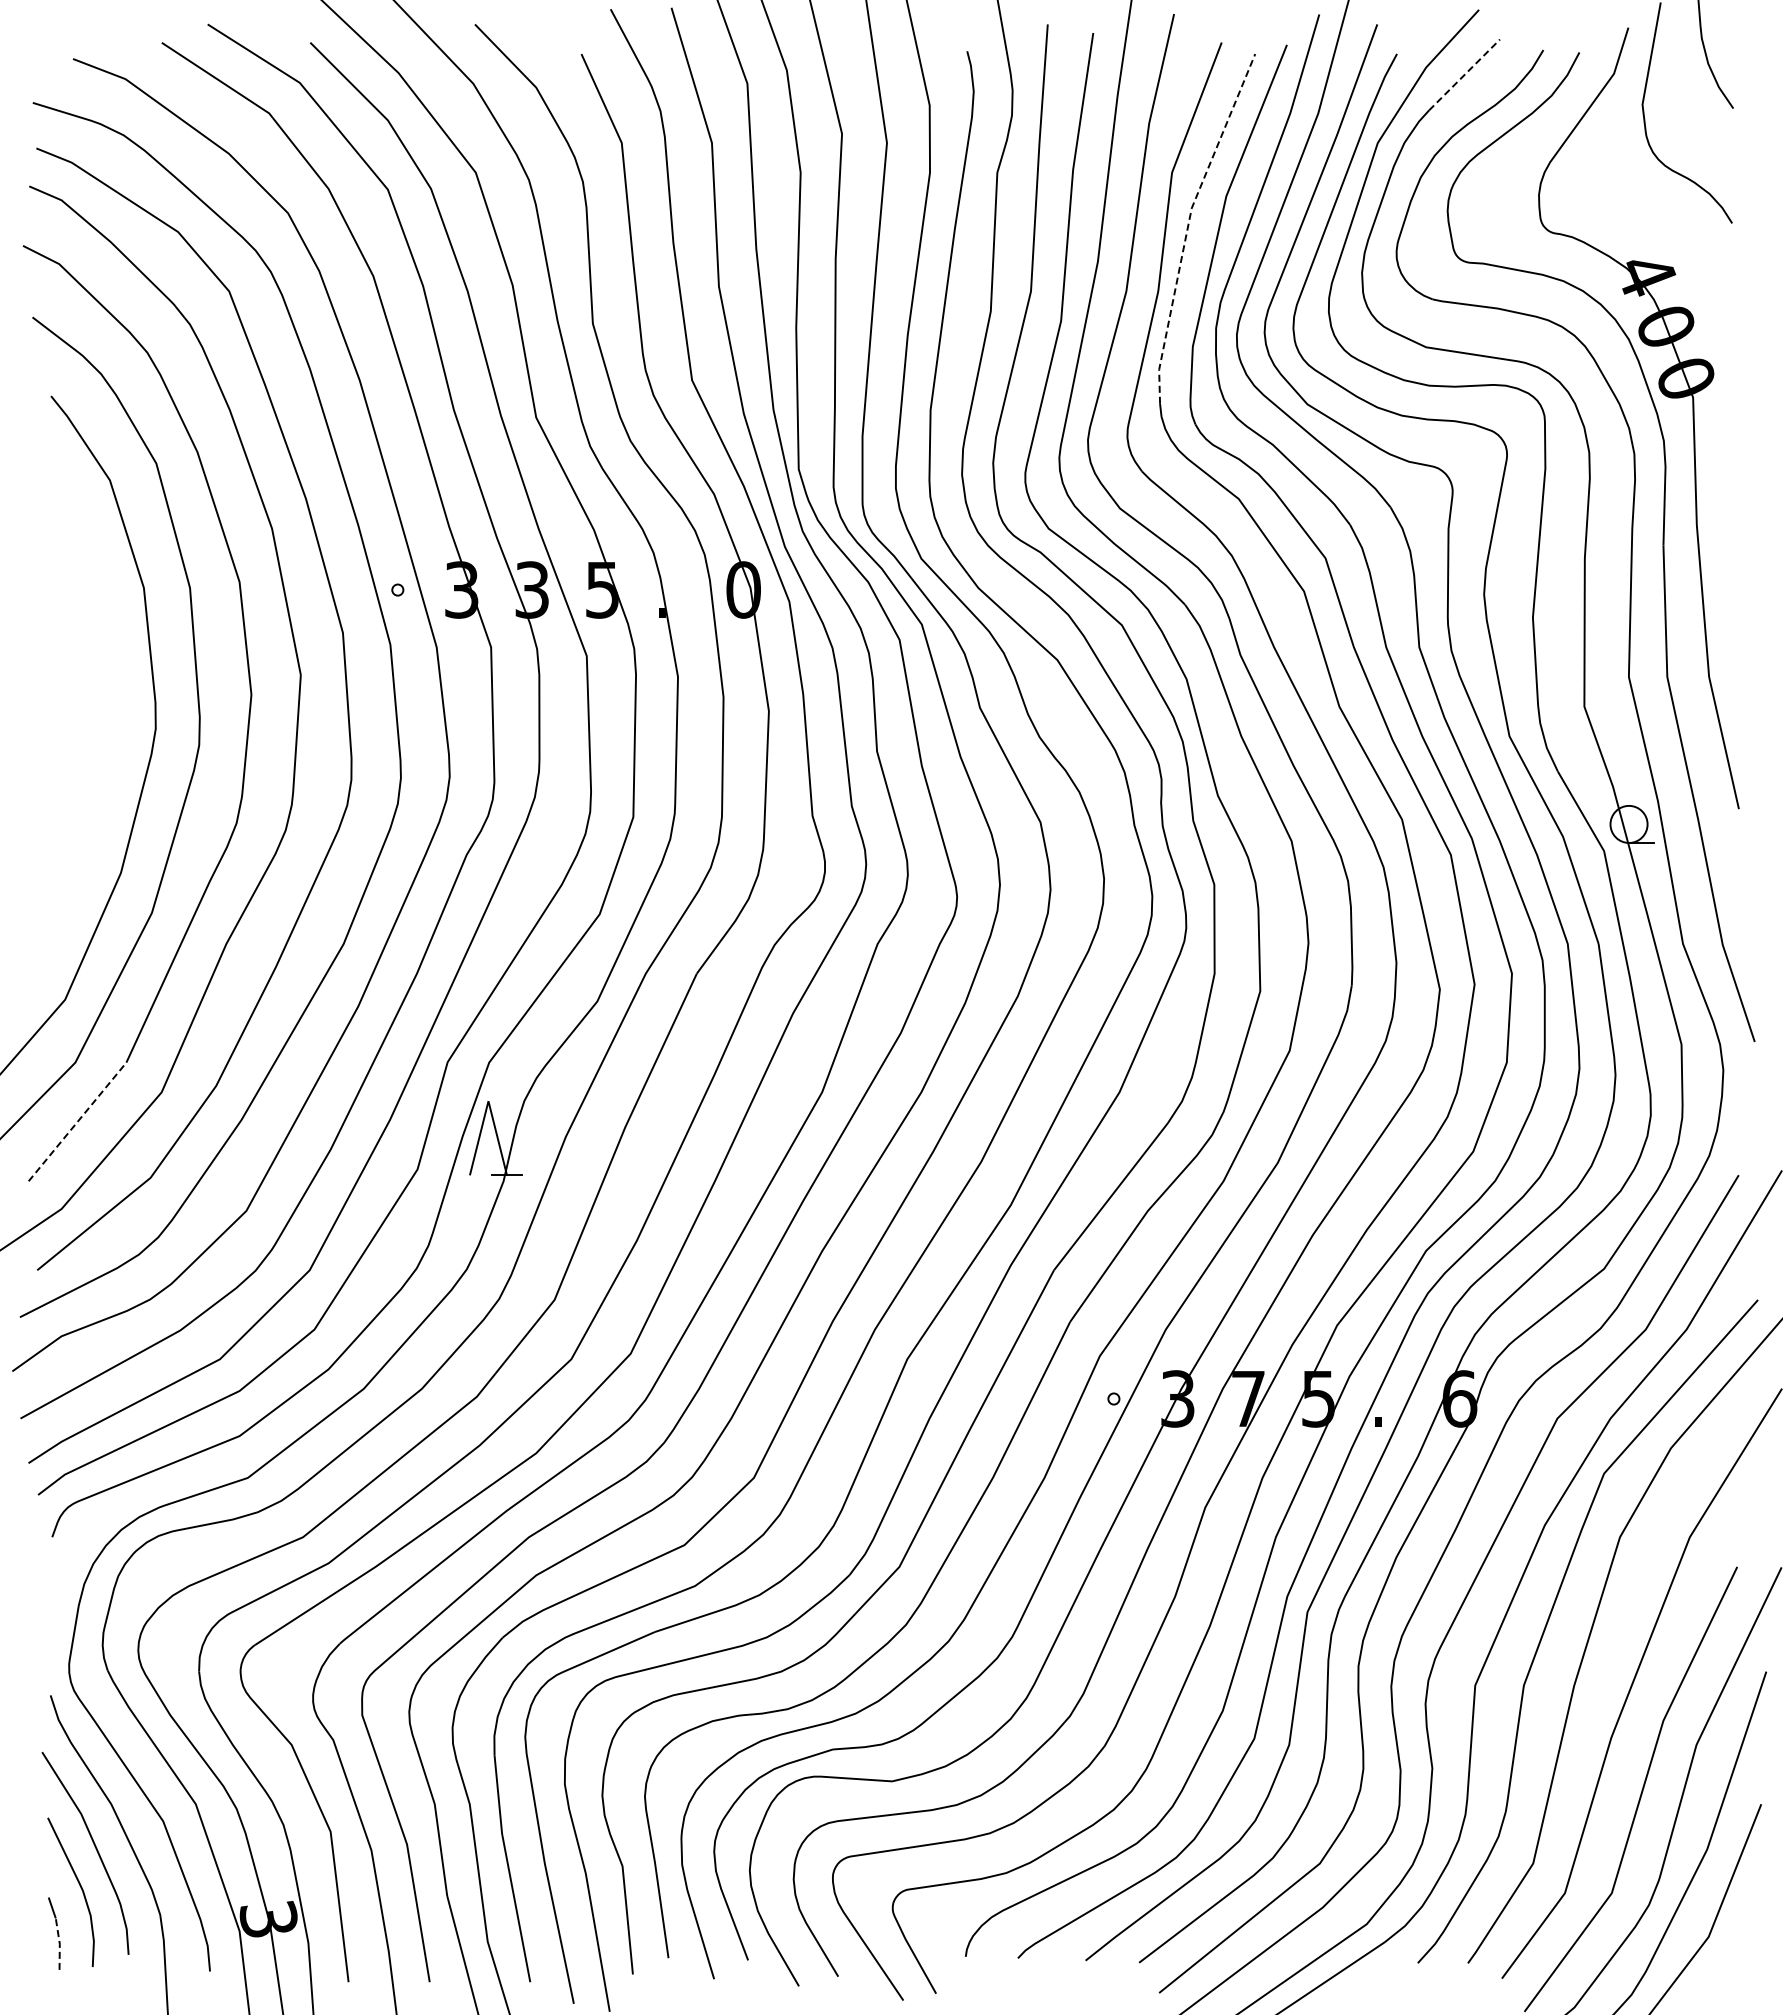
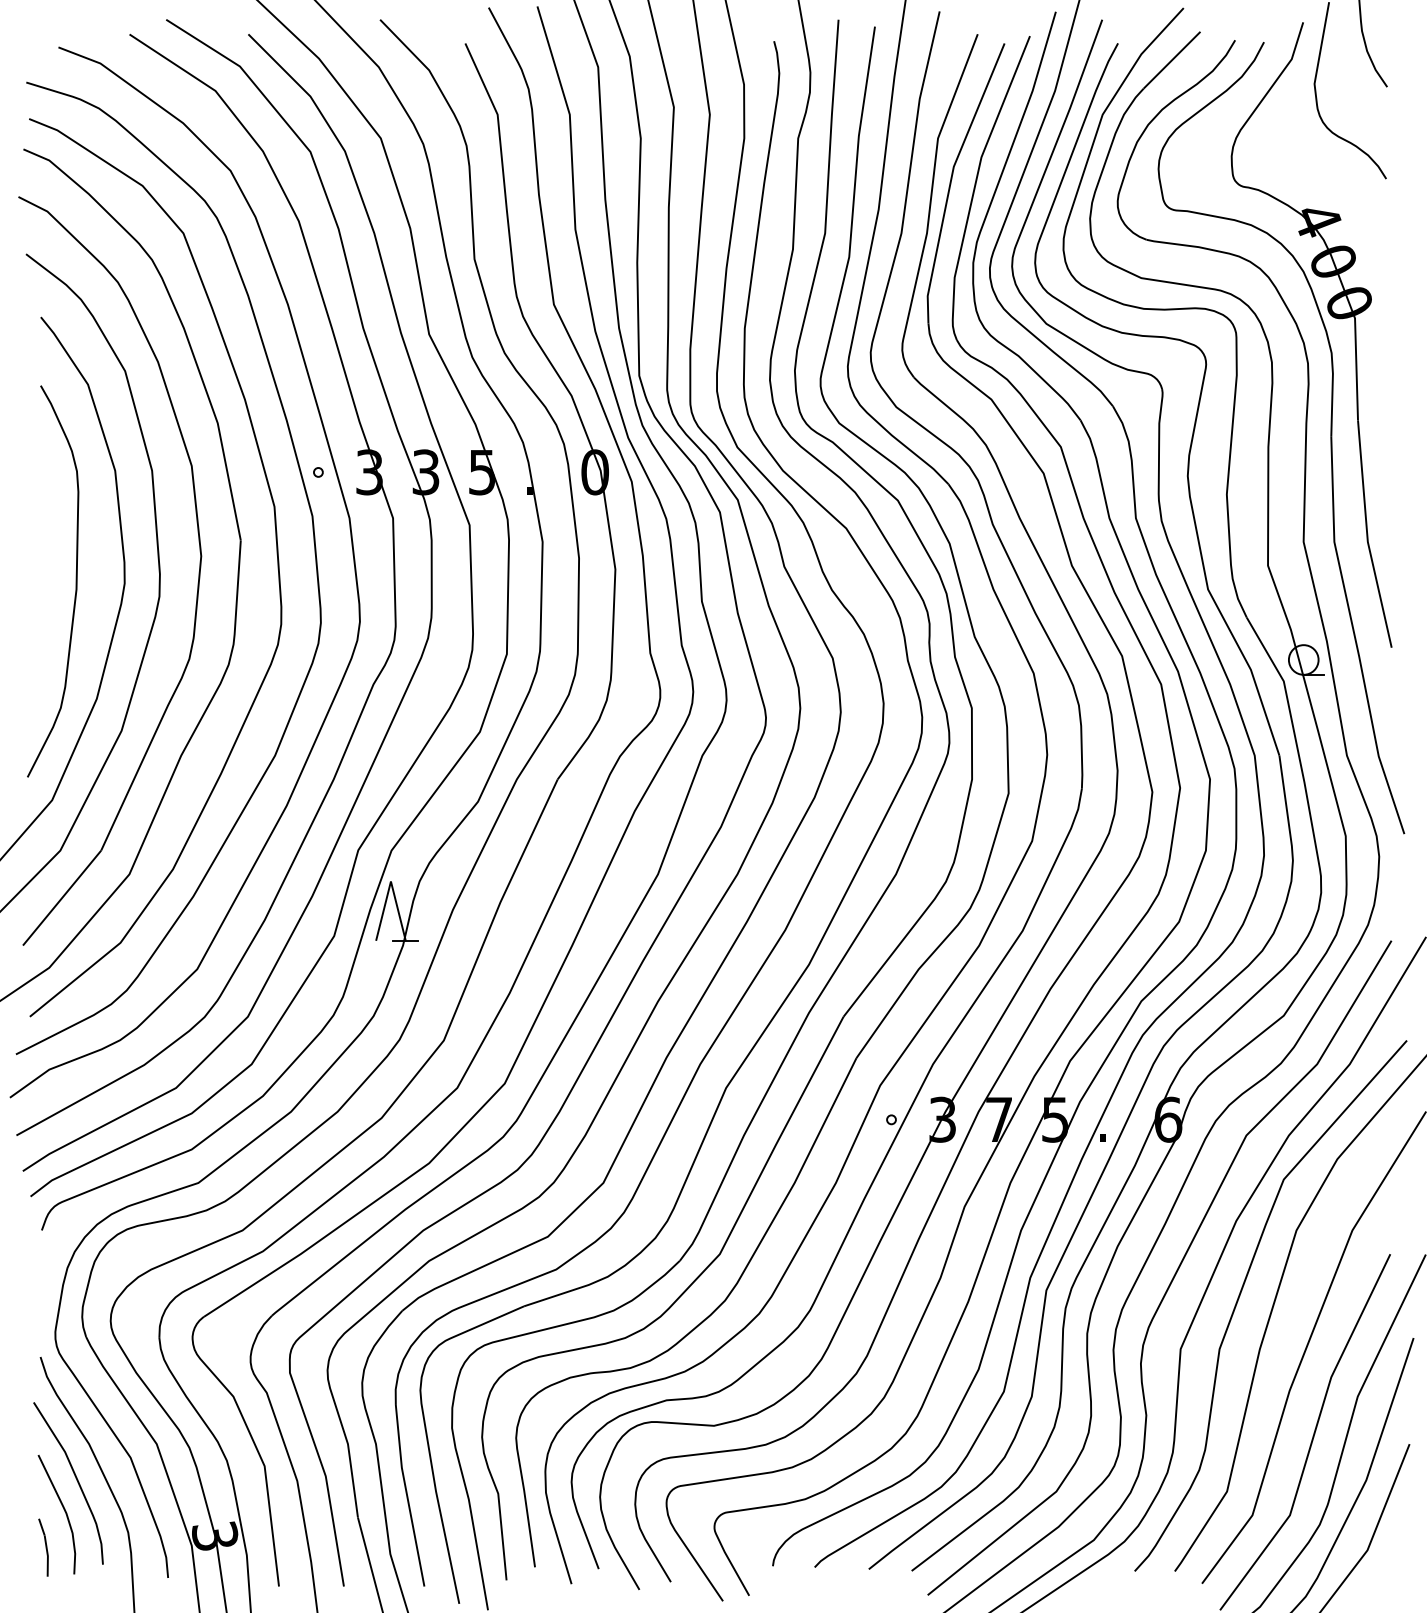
line: (1464, 74) -> (1172, 59), dashed -> solid
line: (1188, 223) -> (951, 179), dashed -> solid
curve: (94, 726) -> (75, 581), added
line: (77, 1121) -> (62, 897), dashed -> solid
line: (59, 1944) -> (47, 1556), dashed -> solid

